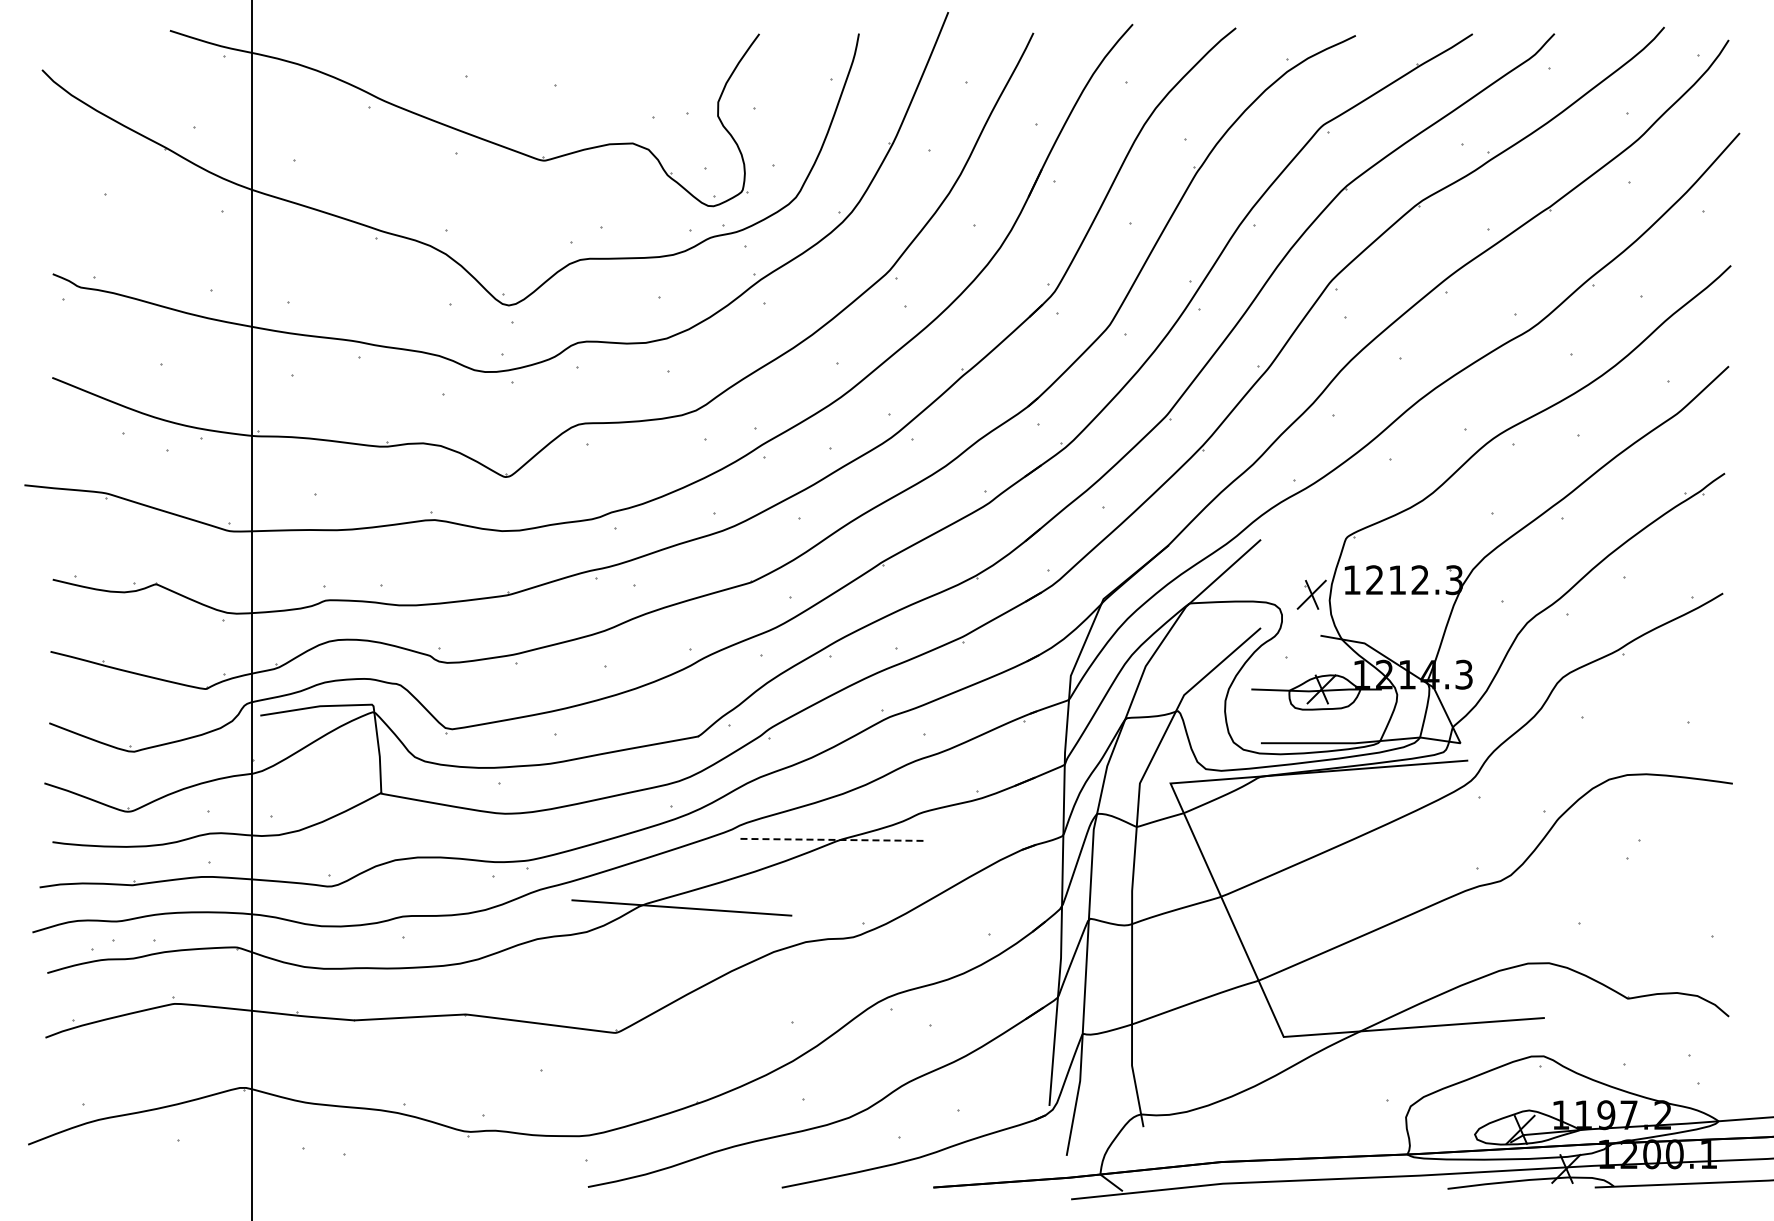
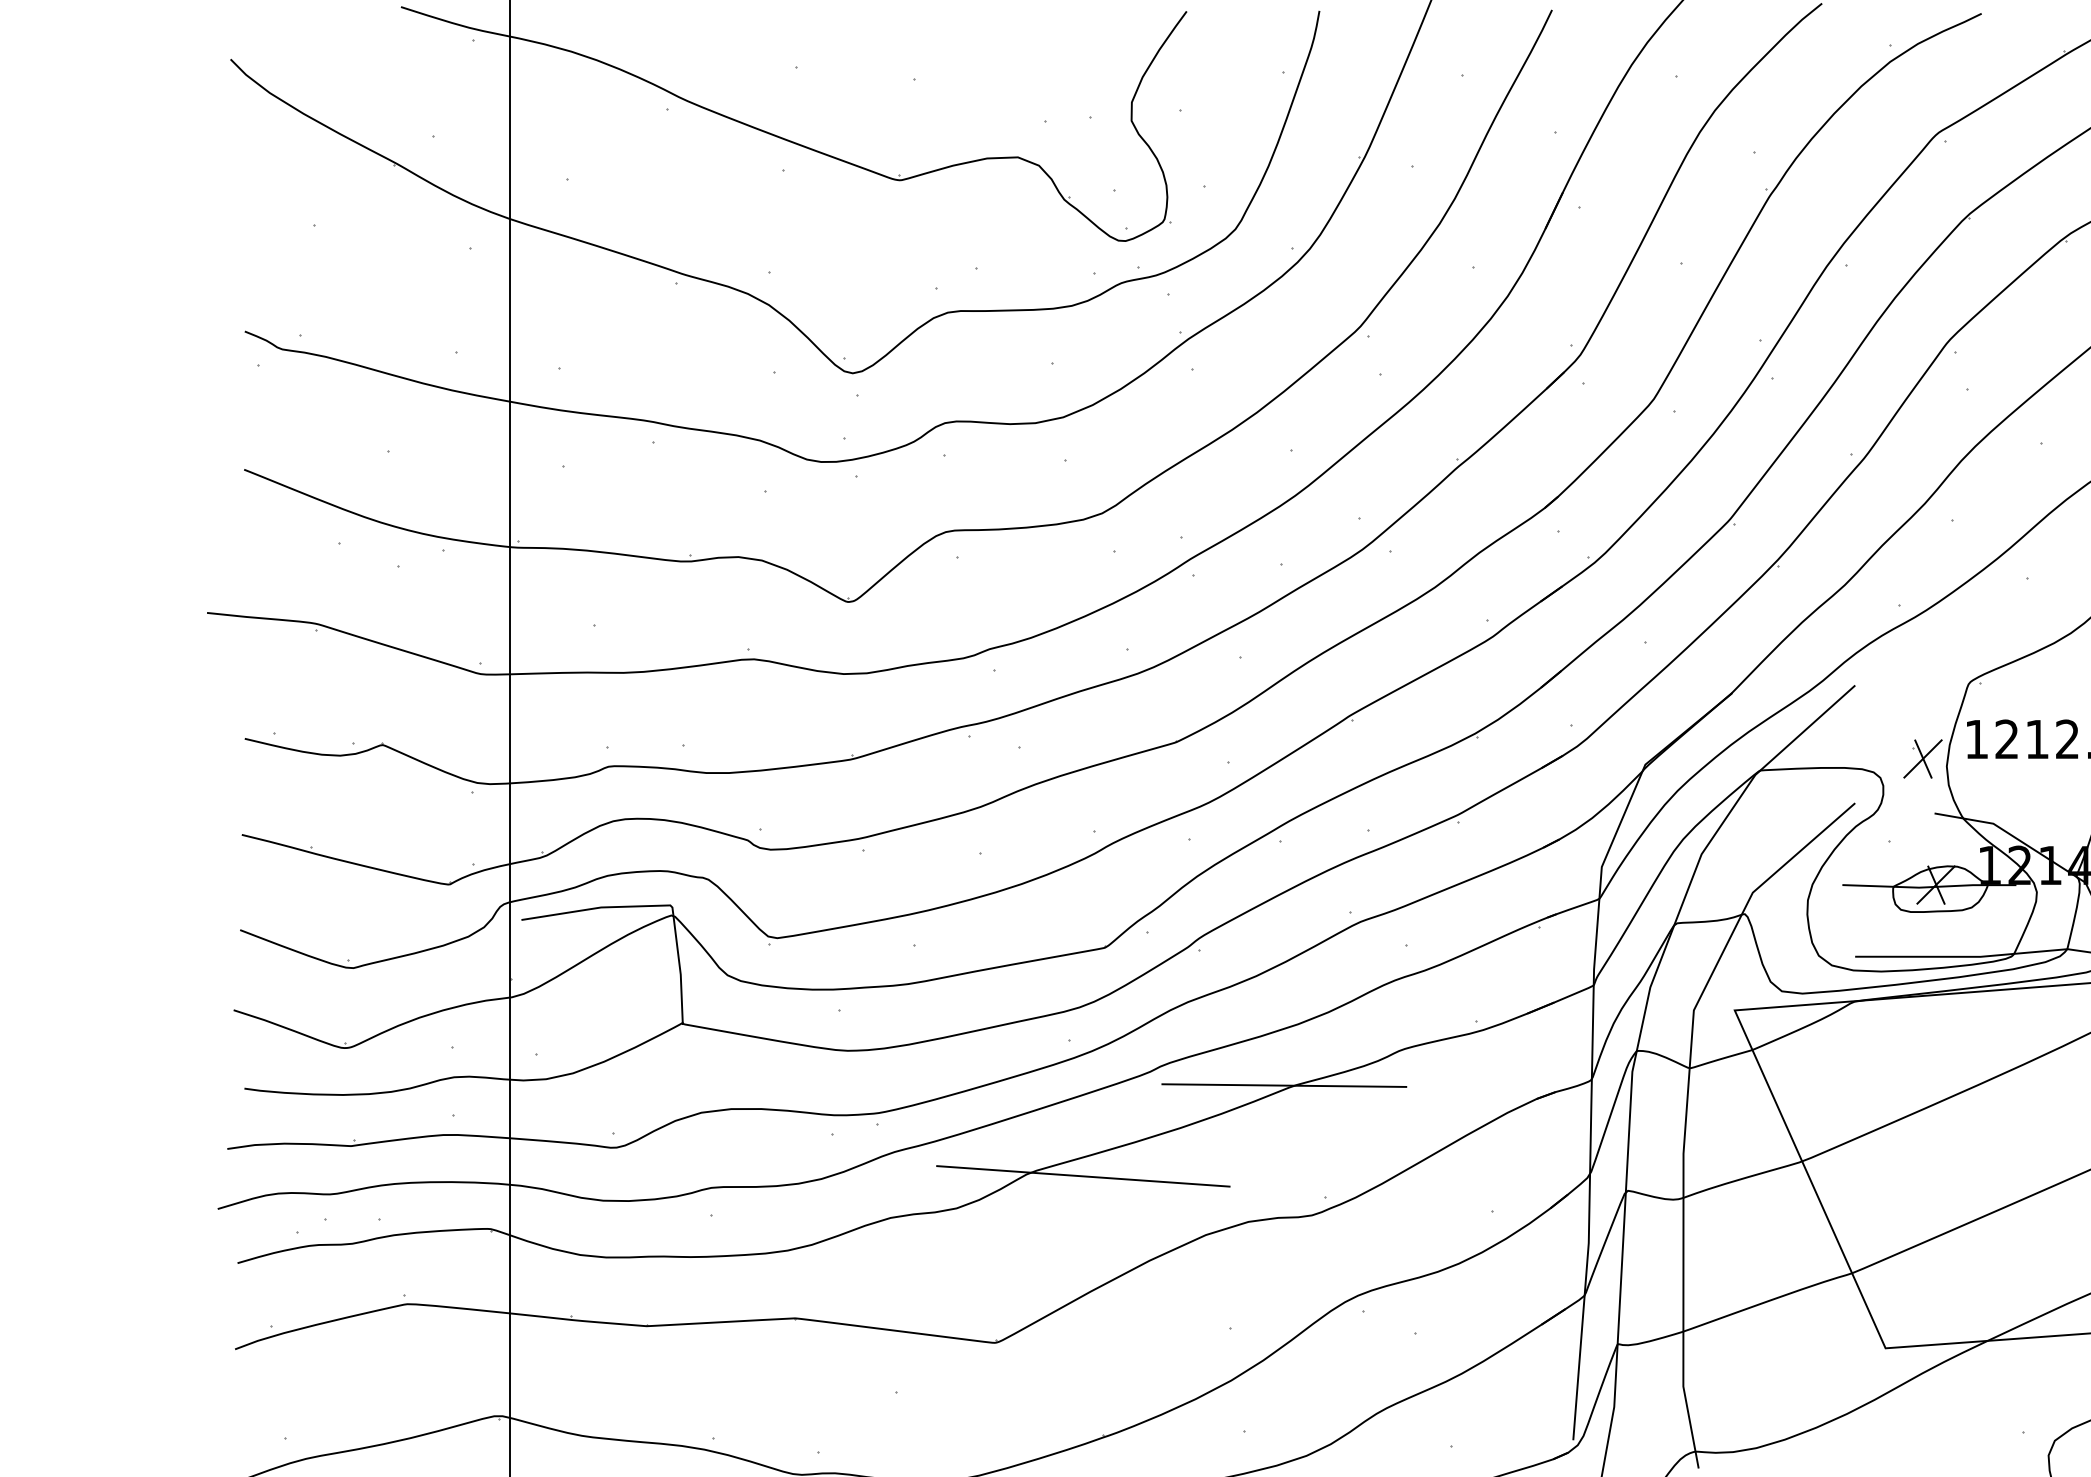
line: (833, 839) -> (1285, 1085), dashed -> solid

